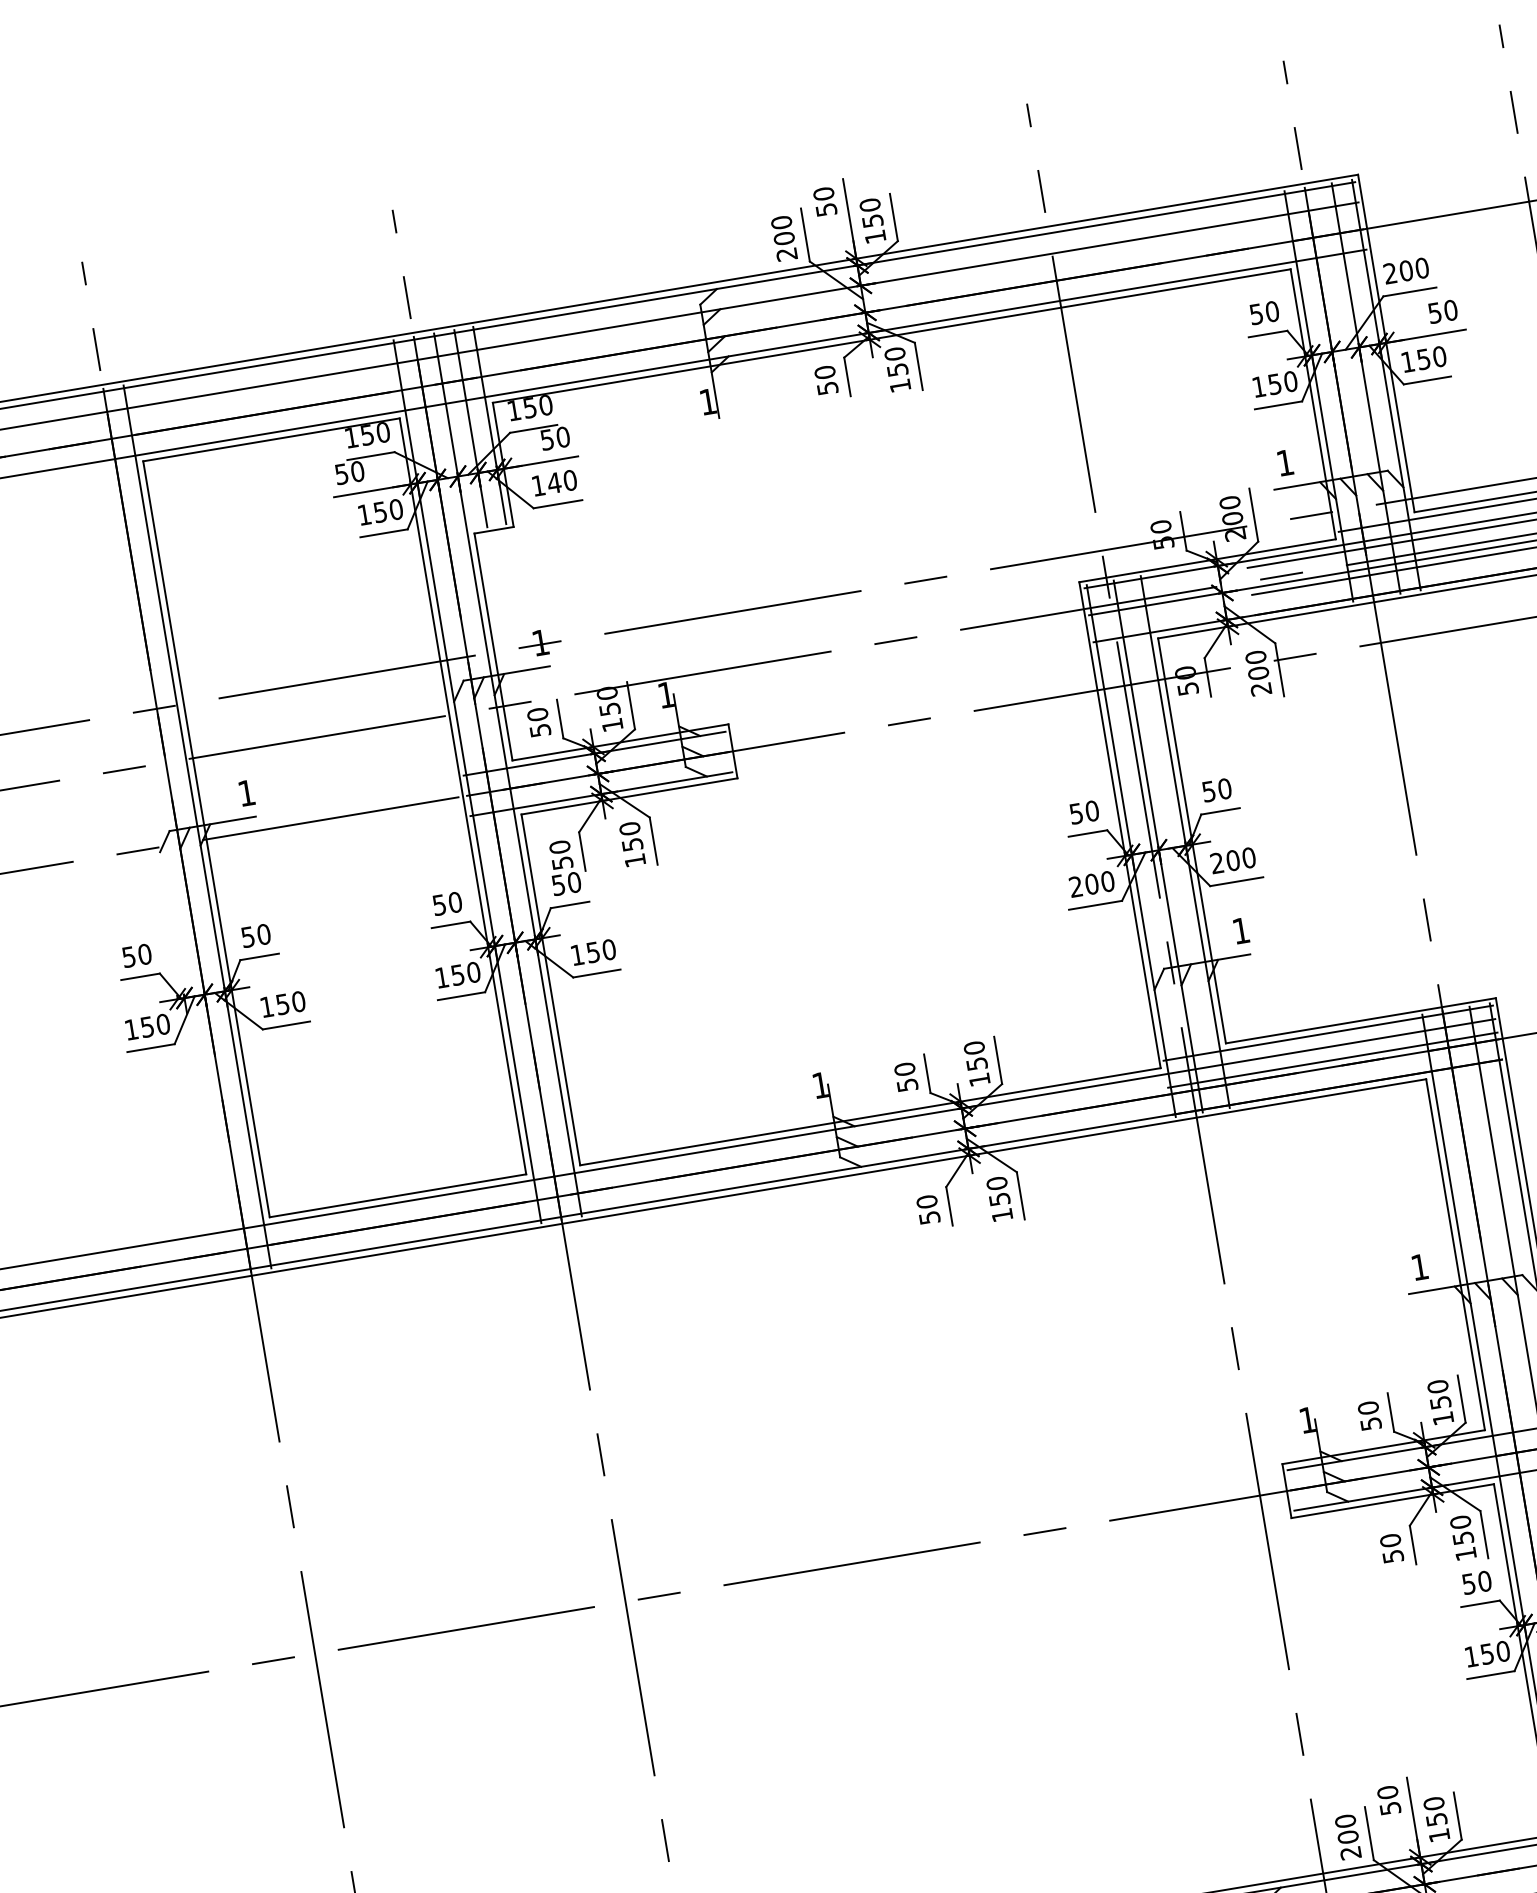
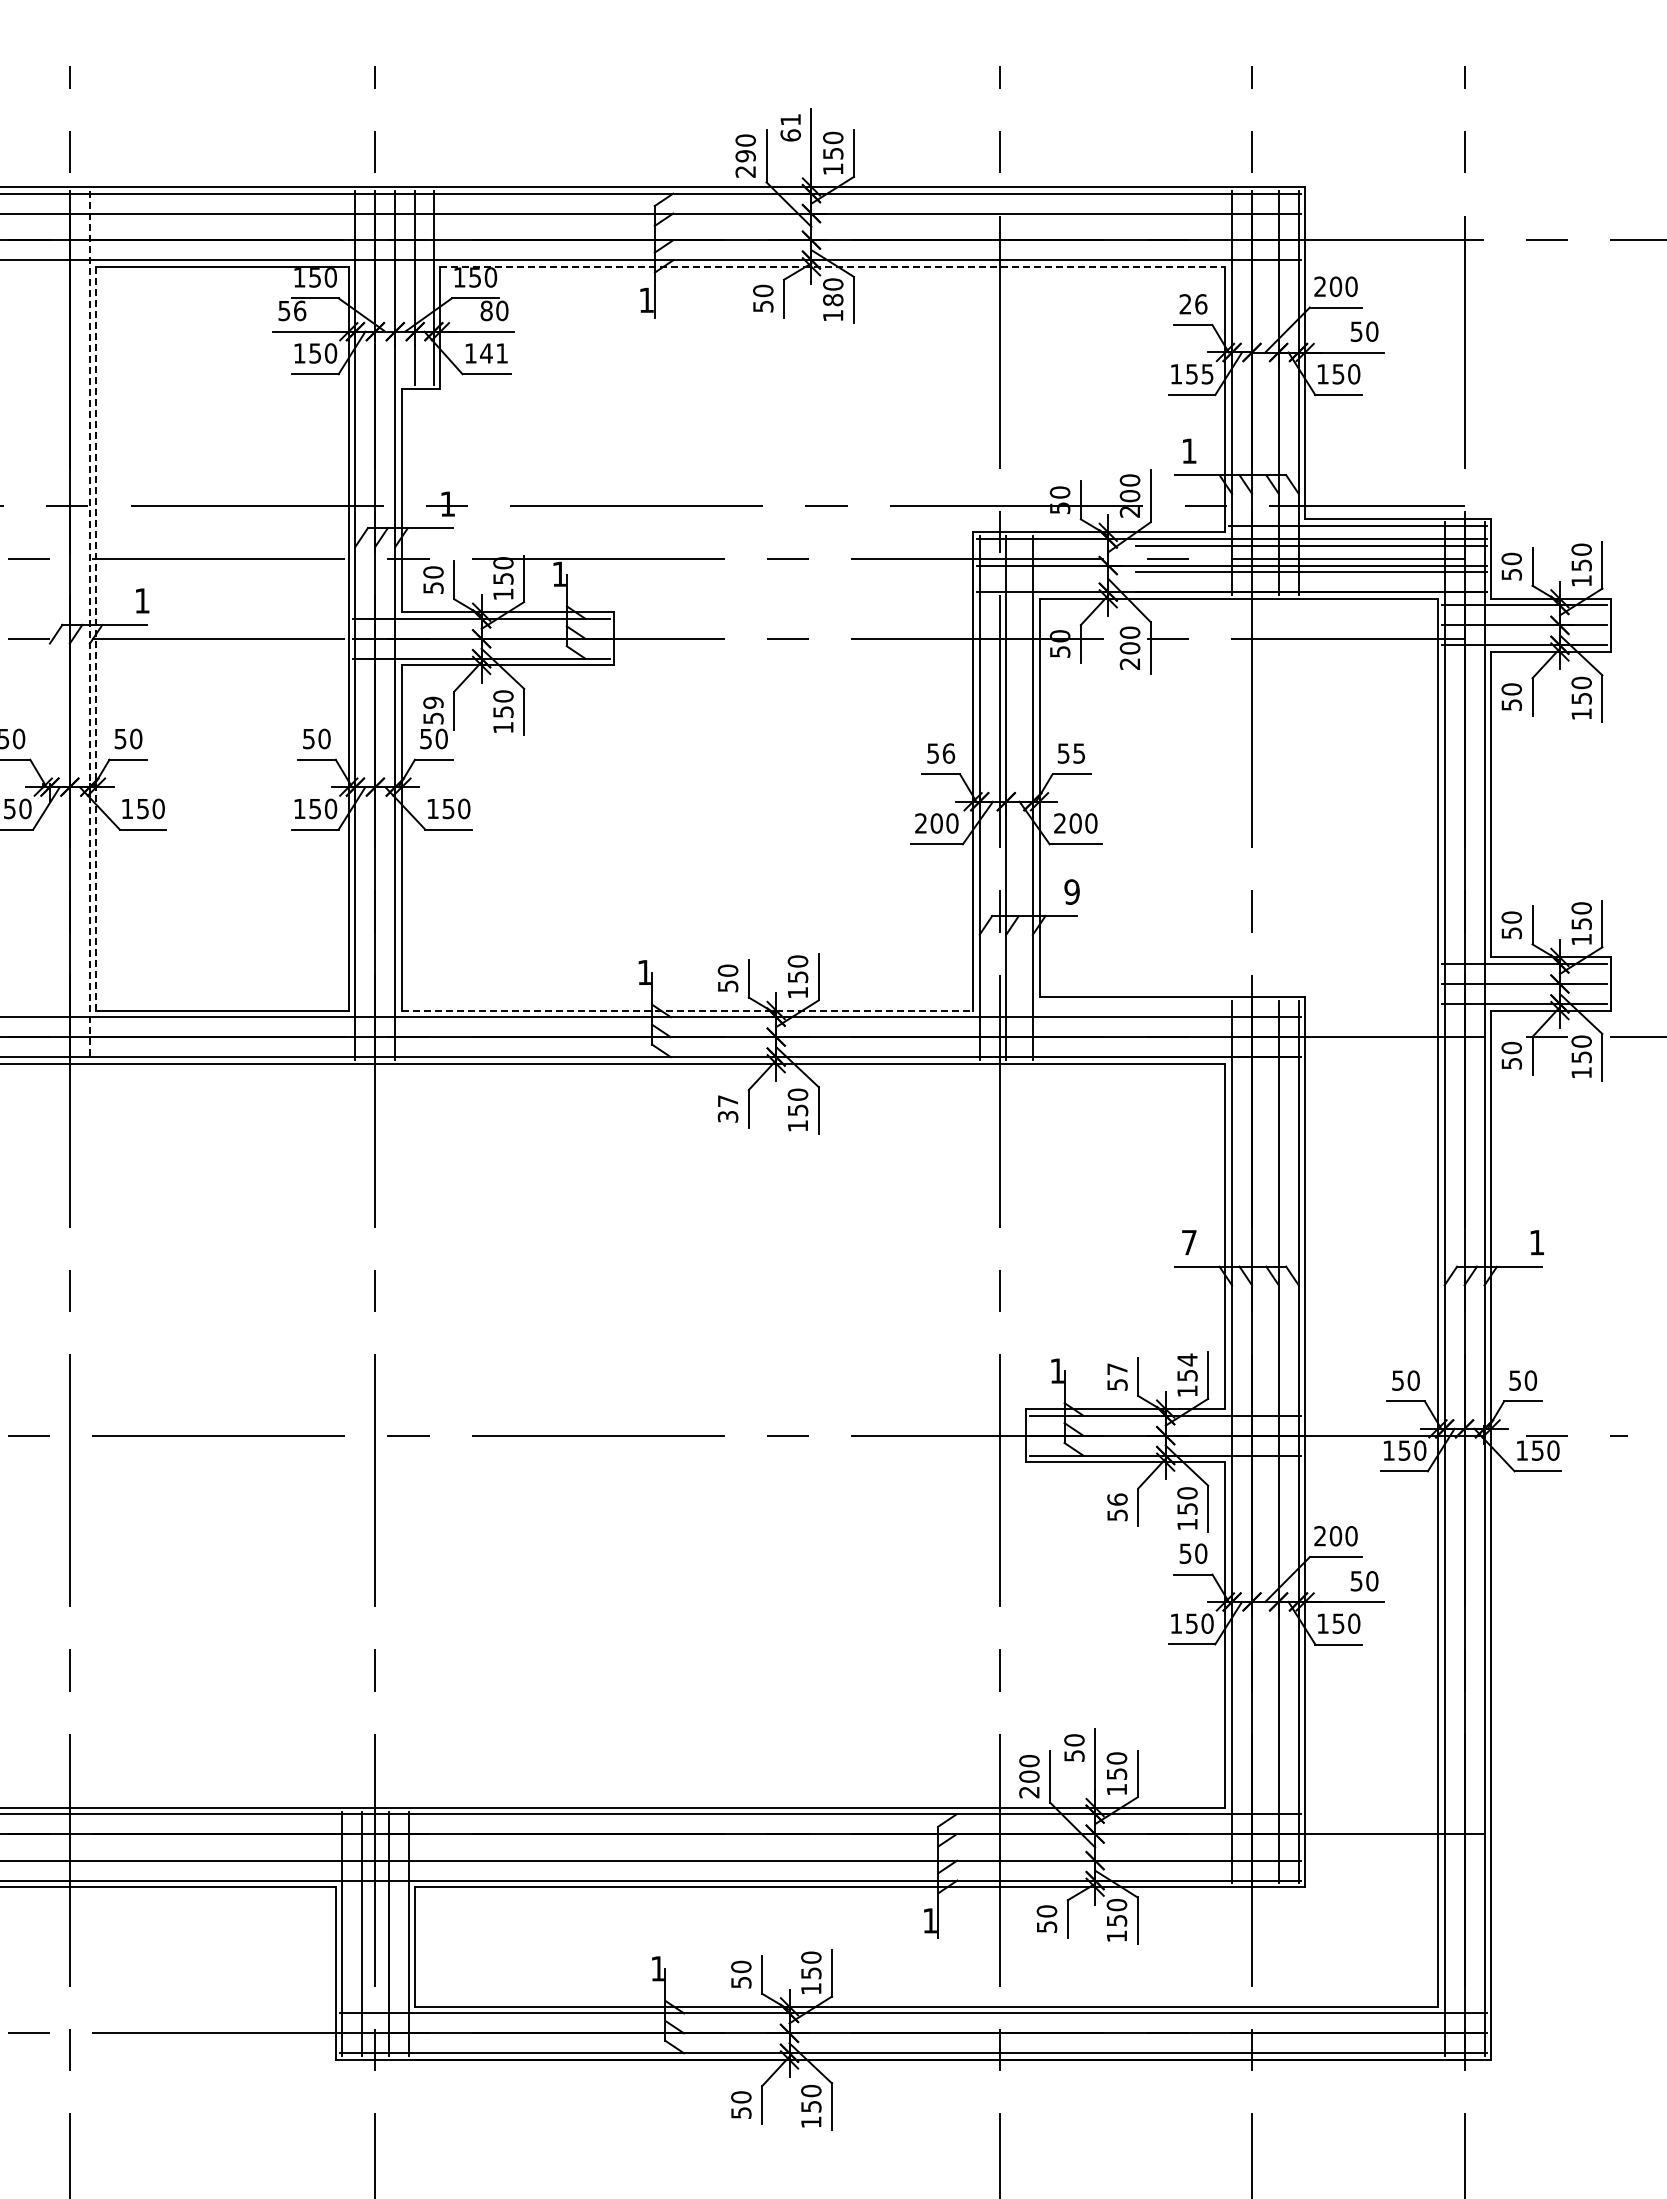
text: (824, 201) -> (790, 127), 50 -> 61
text: (784, 238) -> (745, 156), 200 -> 290
text: (1264, 313) -> (1193, 304), 50 -> 26
line: (891, 335) -> (832, 266), solid -> dashed
text: (898, 370) -> (833, 300), 150 -> 180
text: (1290, 381) -> (1207, 374), 150 -> 155
text: (547, 439) -> (486, 310), 50 -> 80
text: (358, 471) -> (300, 310), 50 -> 56
text: (570, 480) -> (502, 353), 140 -> 141
text: (1225, 788) -> (1079, 753), 50 -> 55
text: (1091, 811) -> (948, 753), 50 -> 56
line: (197, 827) -> (89, 625), solid -> dashed
line: (206, 839) -> (96, 638), solid -> dashed
text: (559, 846) -> (433, 702), 50 -> 59
text: (1240, 930) -> (1071, 891), 1 -> 9
line: (1328, 1032) -> (1139, 1003), removed
line: (1333, 1060) -> (1139, 1030), removed
line: (870, 1116) -> (687, 1010), solid -> dashed
text: (927, 1209) -> (727, 1108), 50 -> 37
text: (1420, 1267) -> (1189, 1242), 1 -> 7
text: (1437, 1386) -> (1187, 1359), 150 -> 154
text: (1368, 1408) -> (1117, 1369), 50 -> 57
text: (1390, 1540) -> (1117, 1499), 50 -> 56

